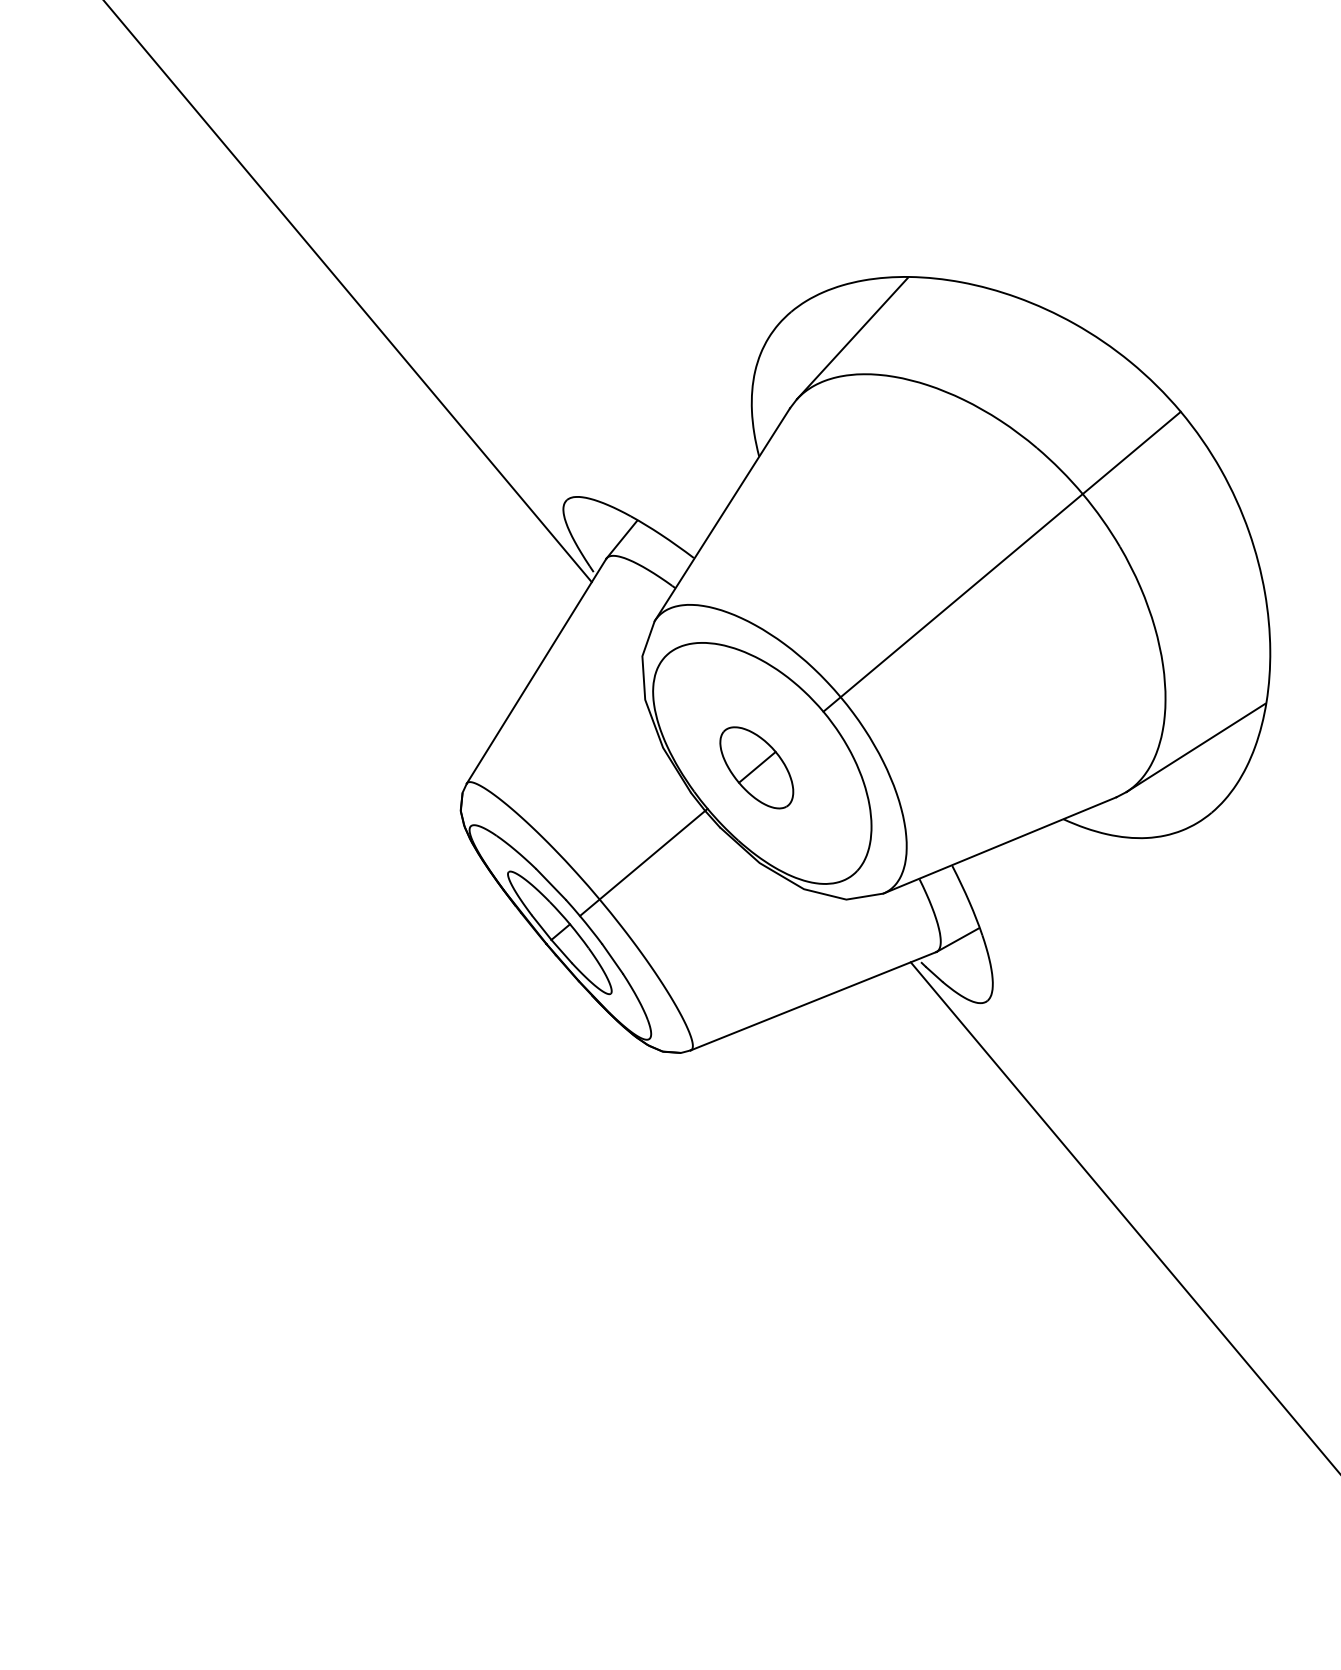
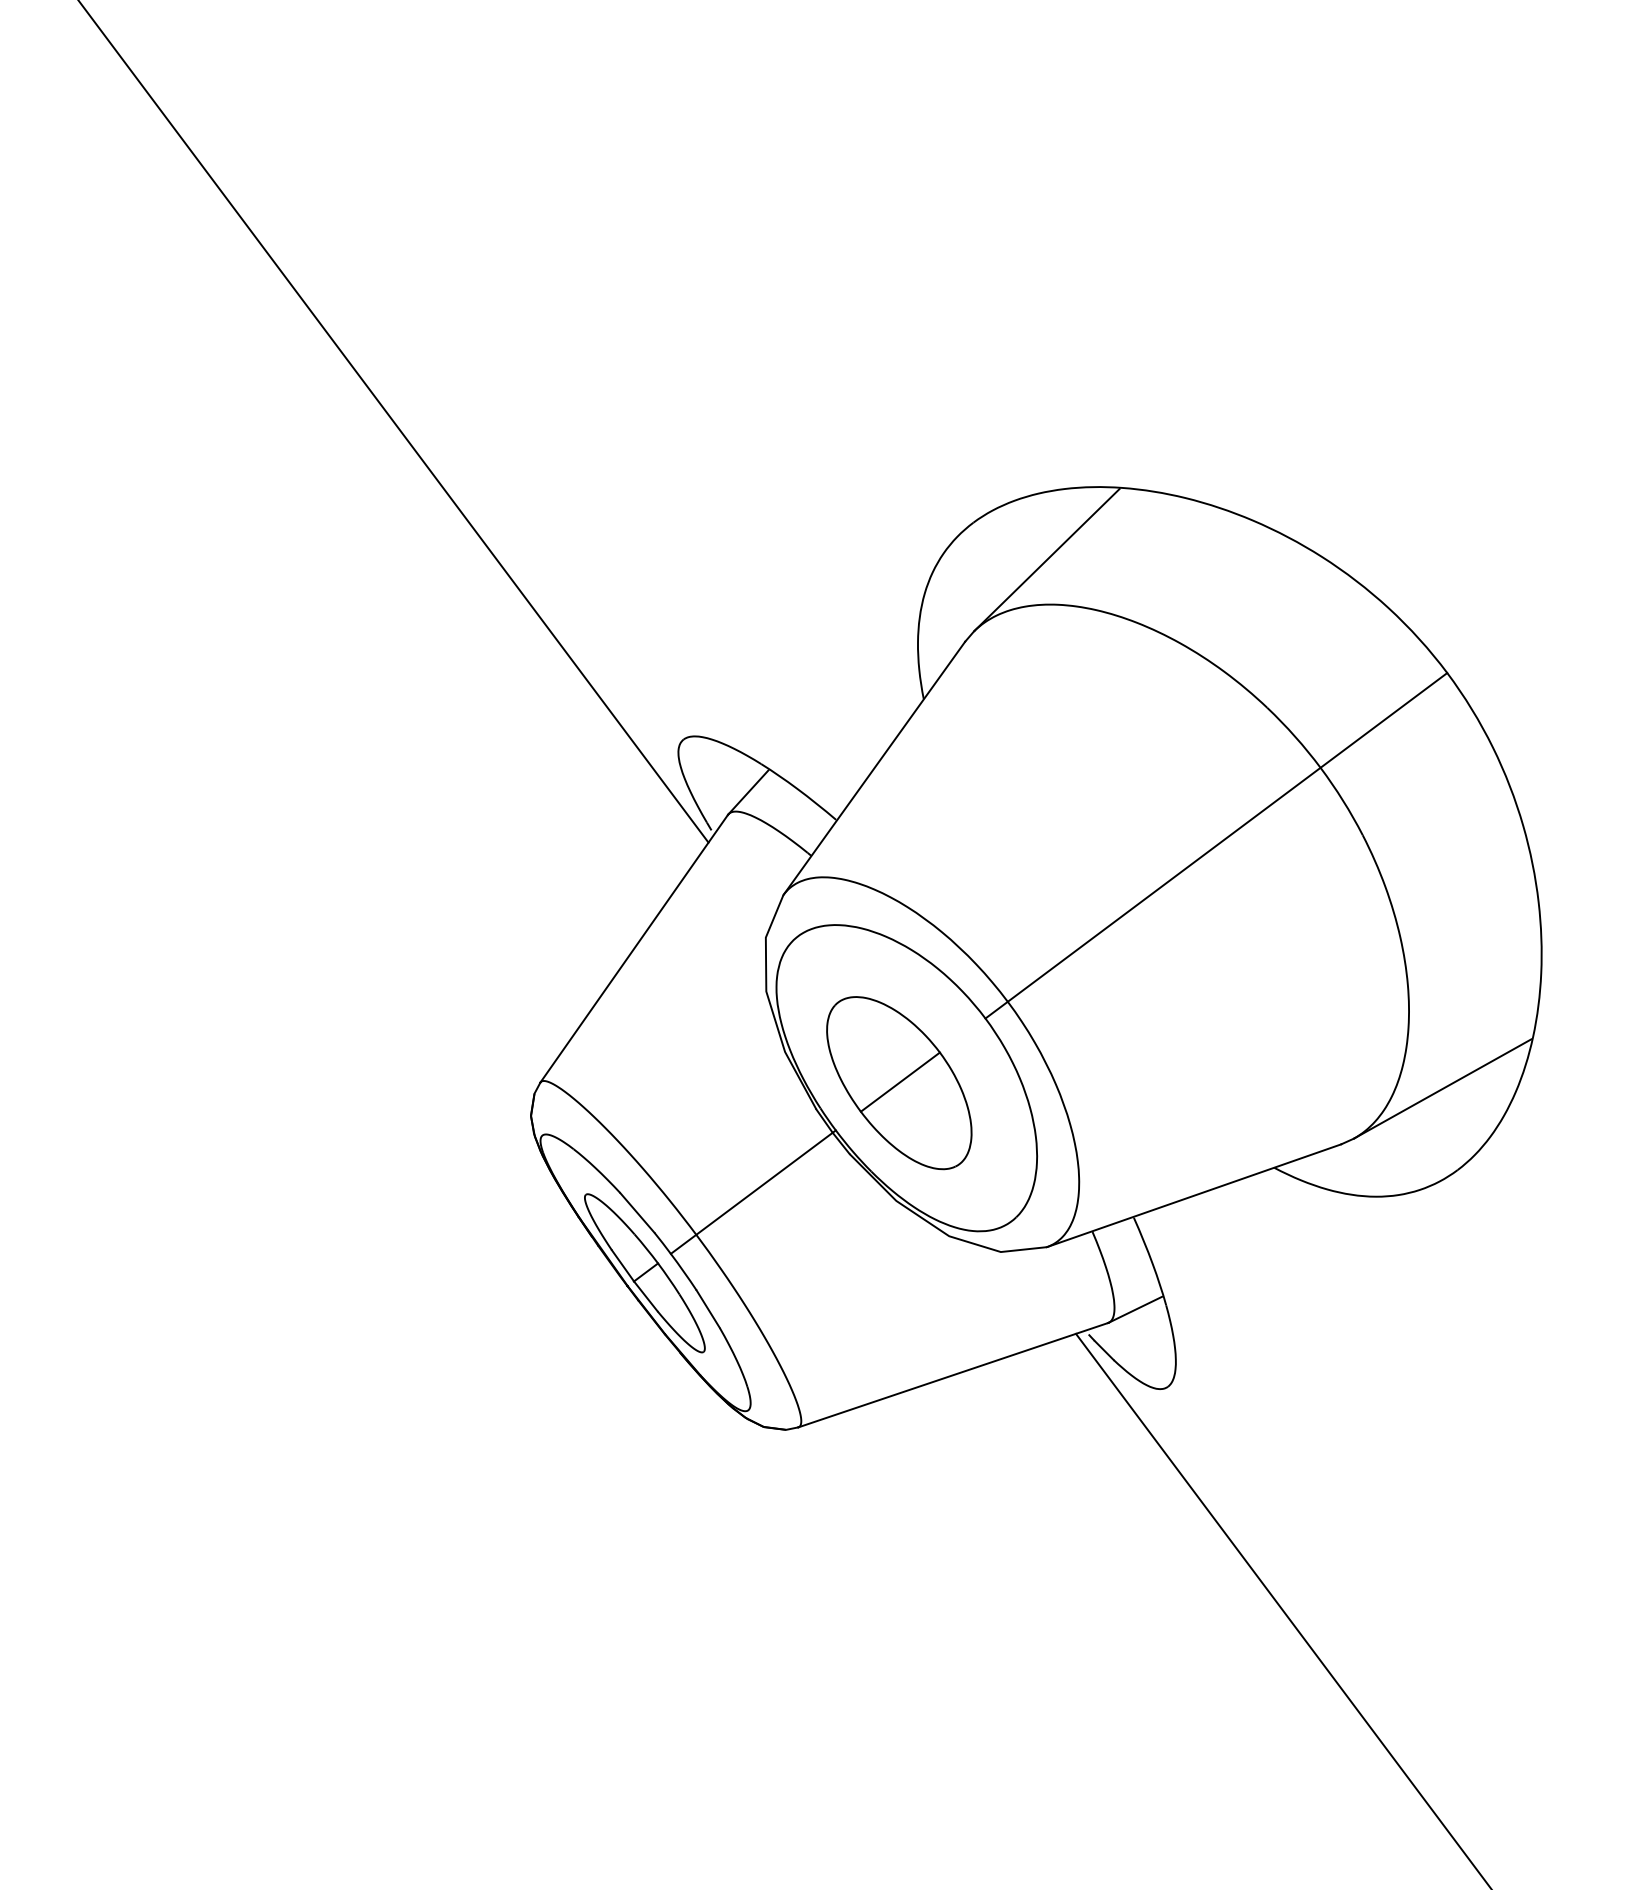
part: (756, 767) -> (899, 1082), size x1.67

